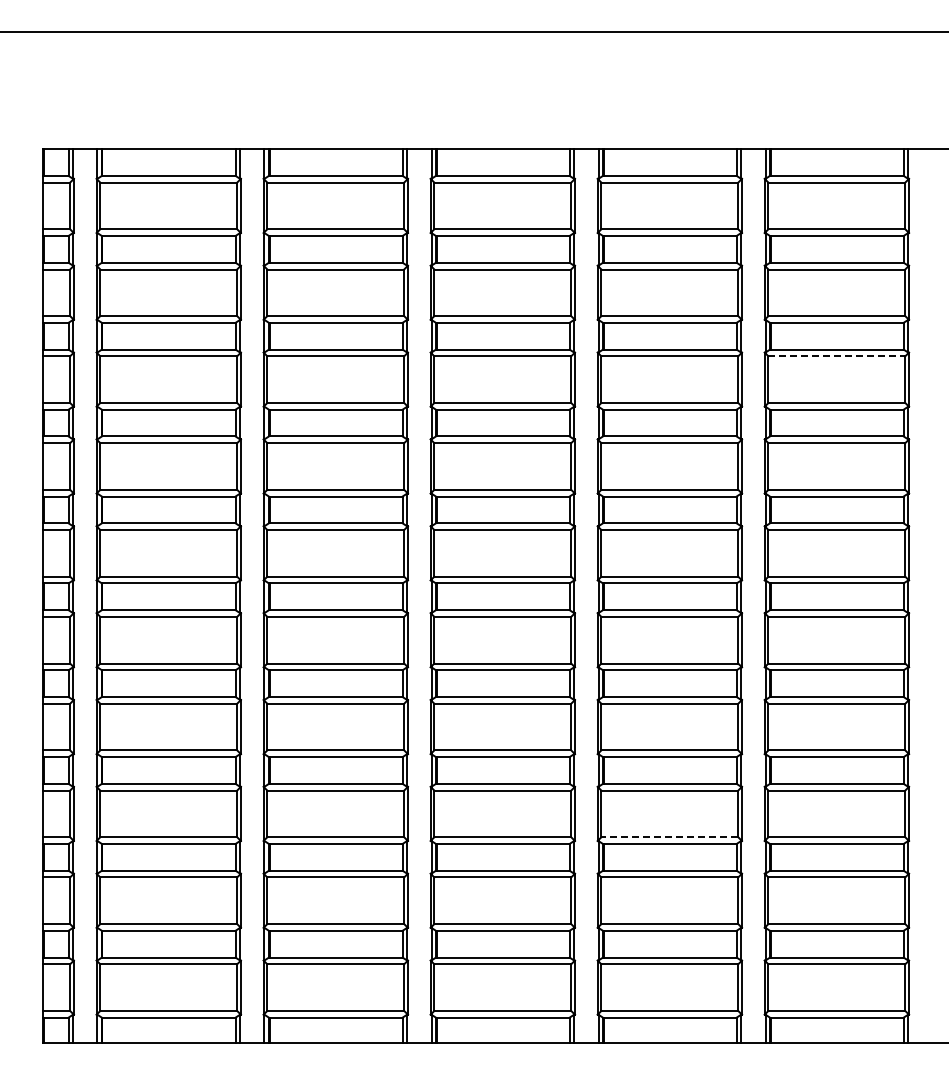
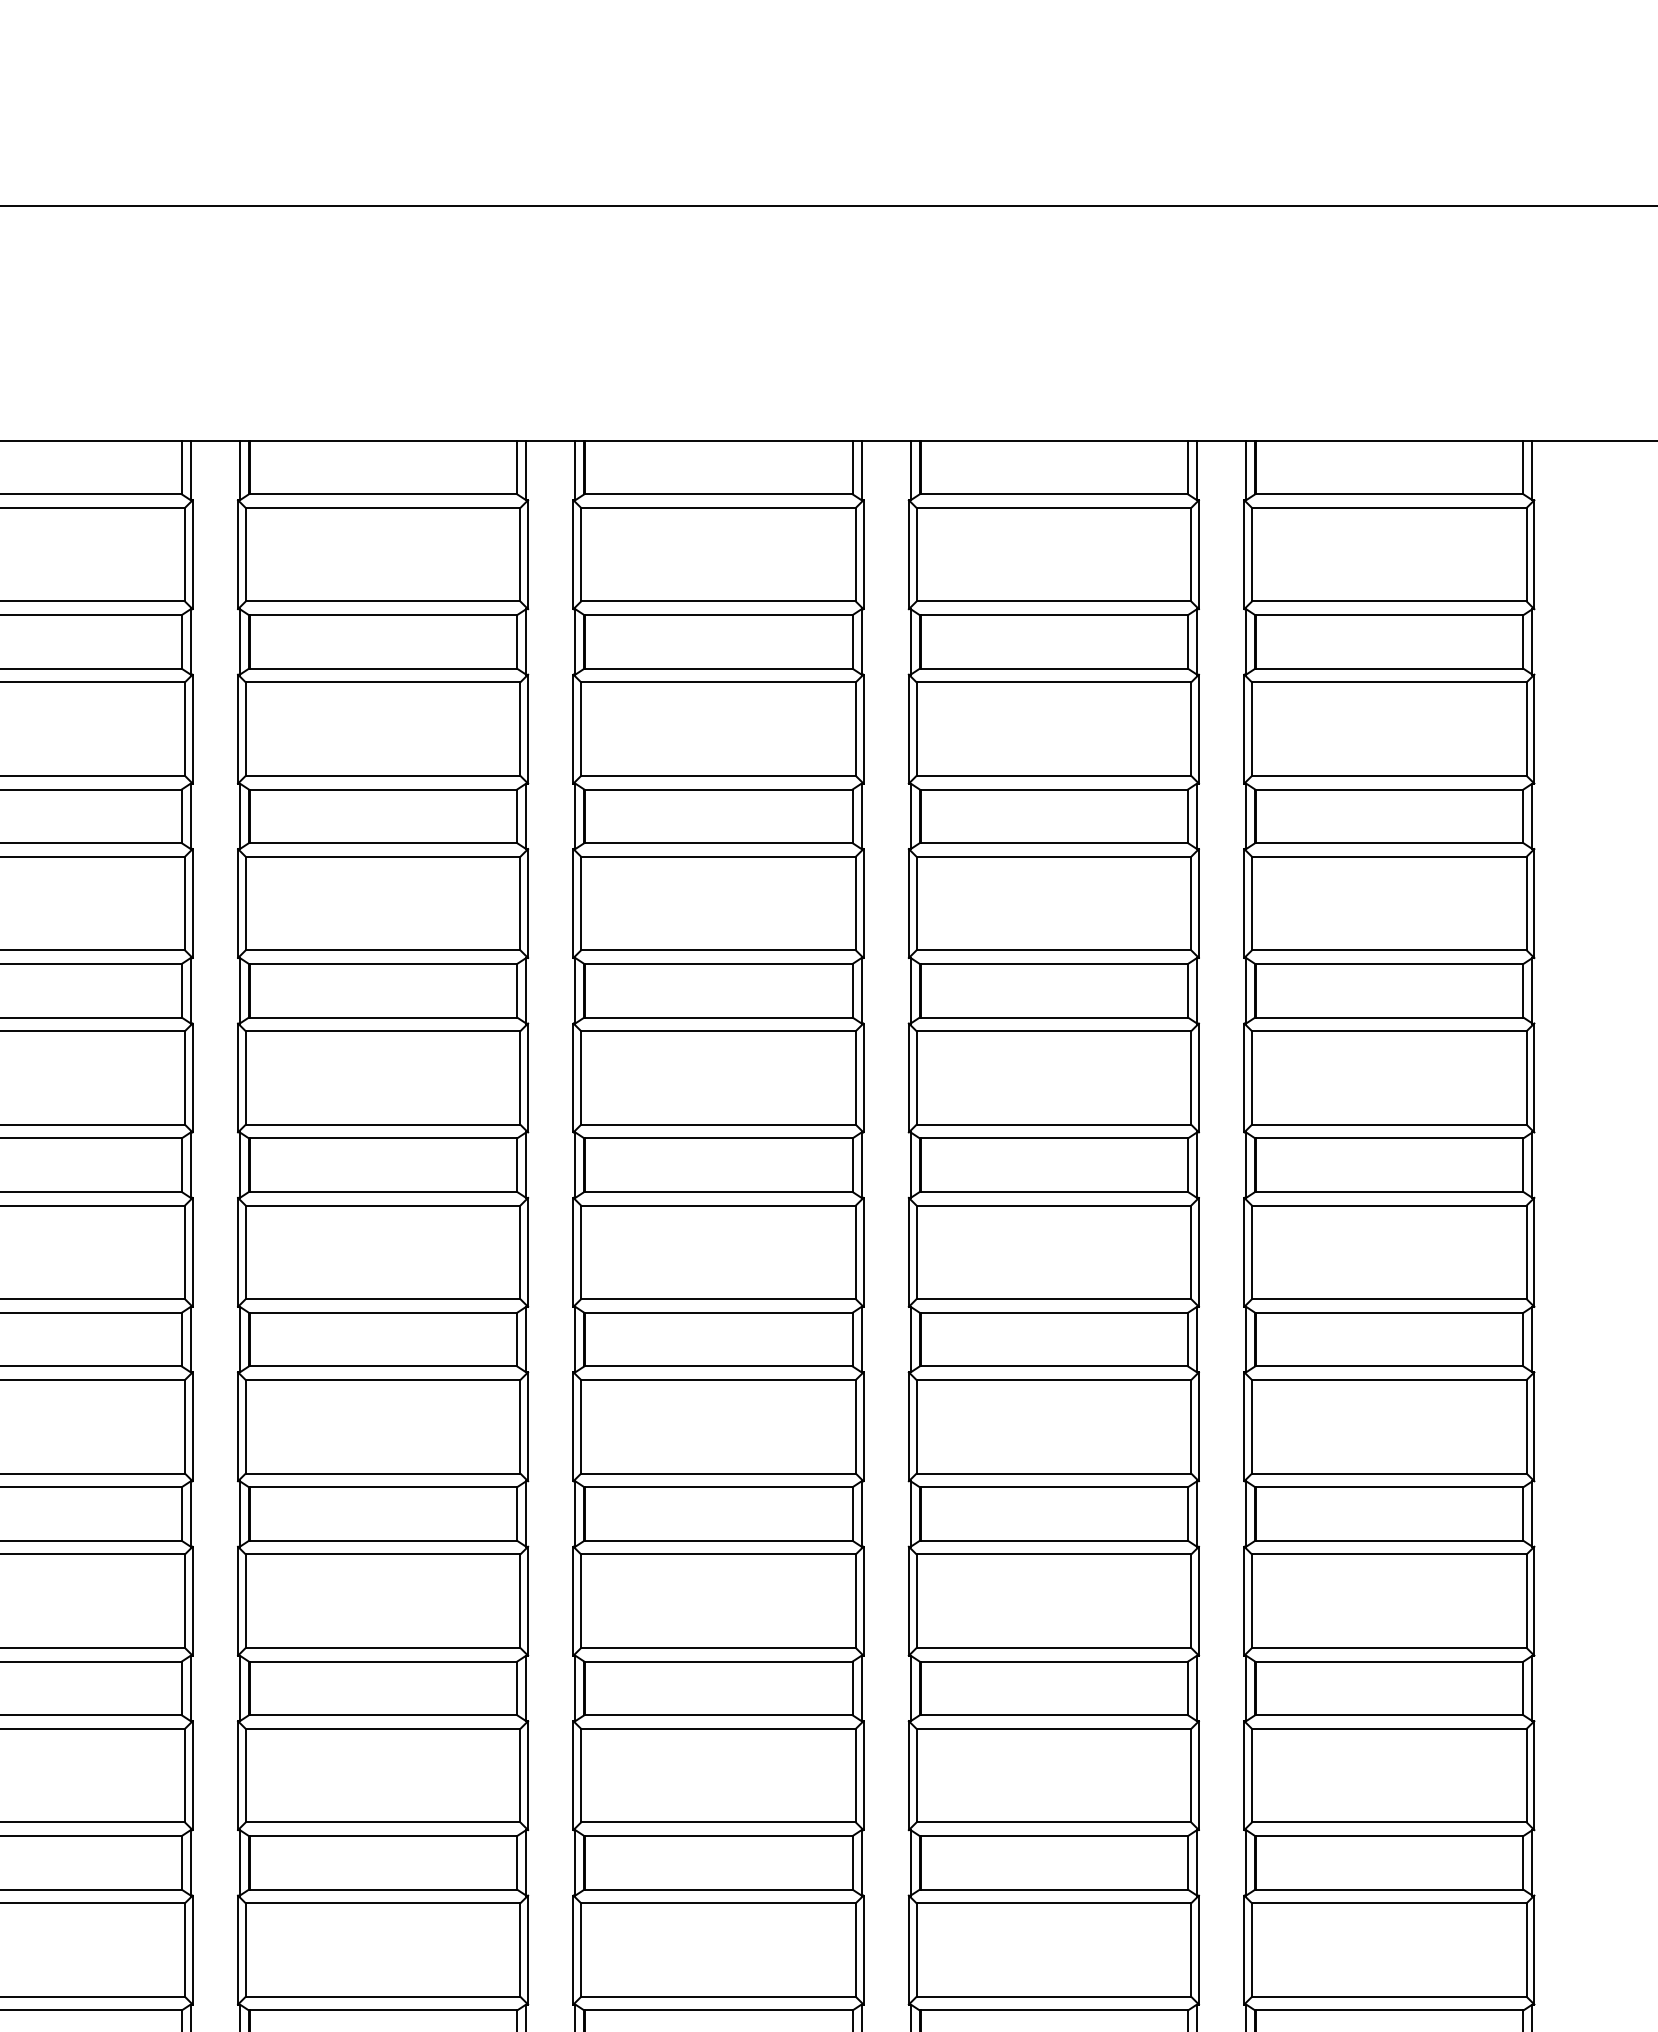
line: (837, 356) -> (1390, 857), dashed -> solid
line: (669, 837) -> (1053, 1822), dashed -> solid

